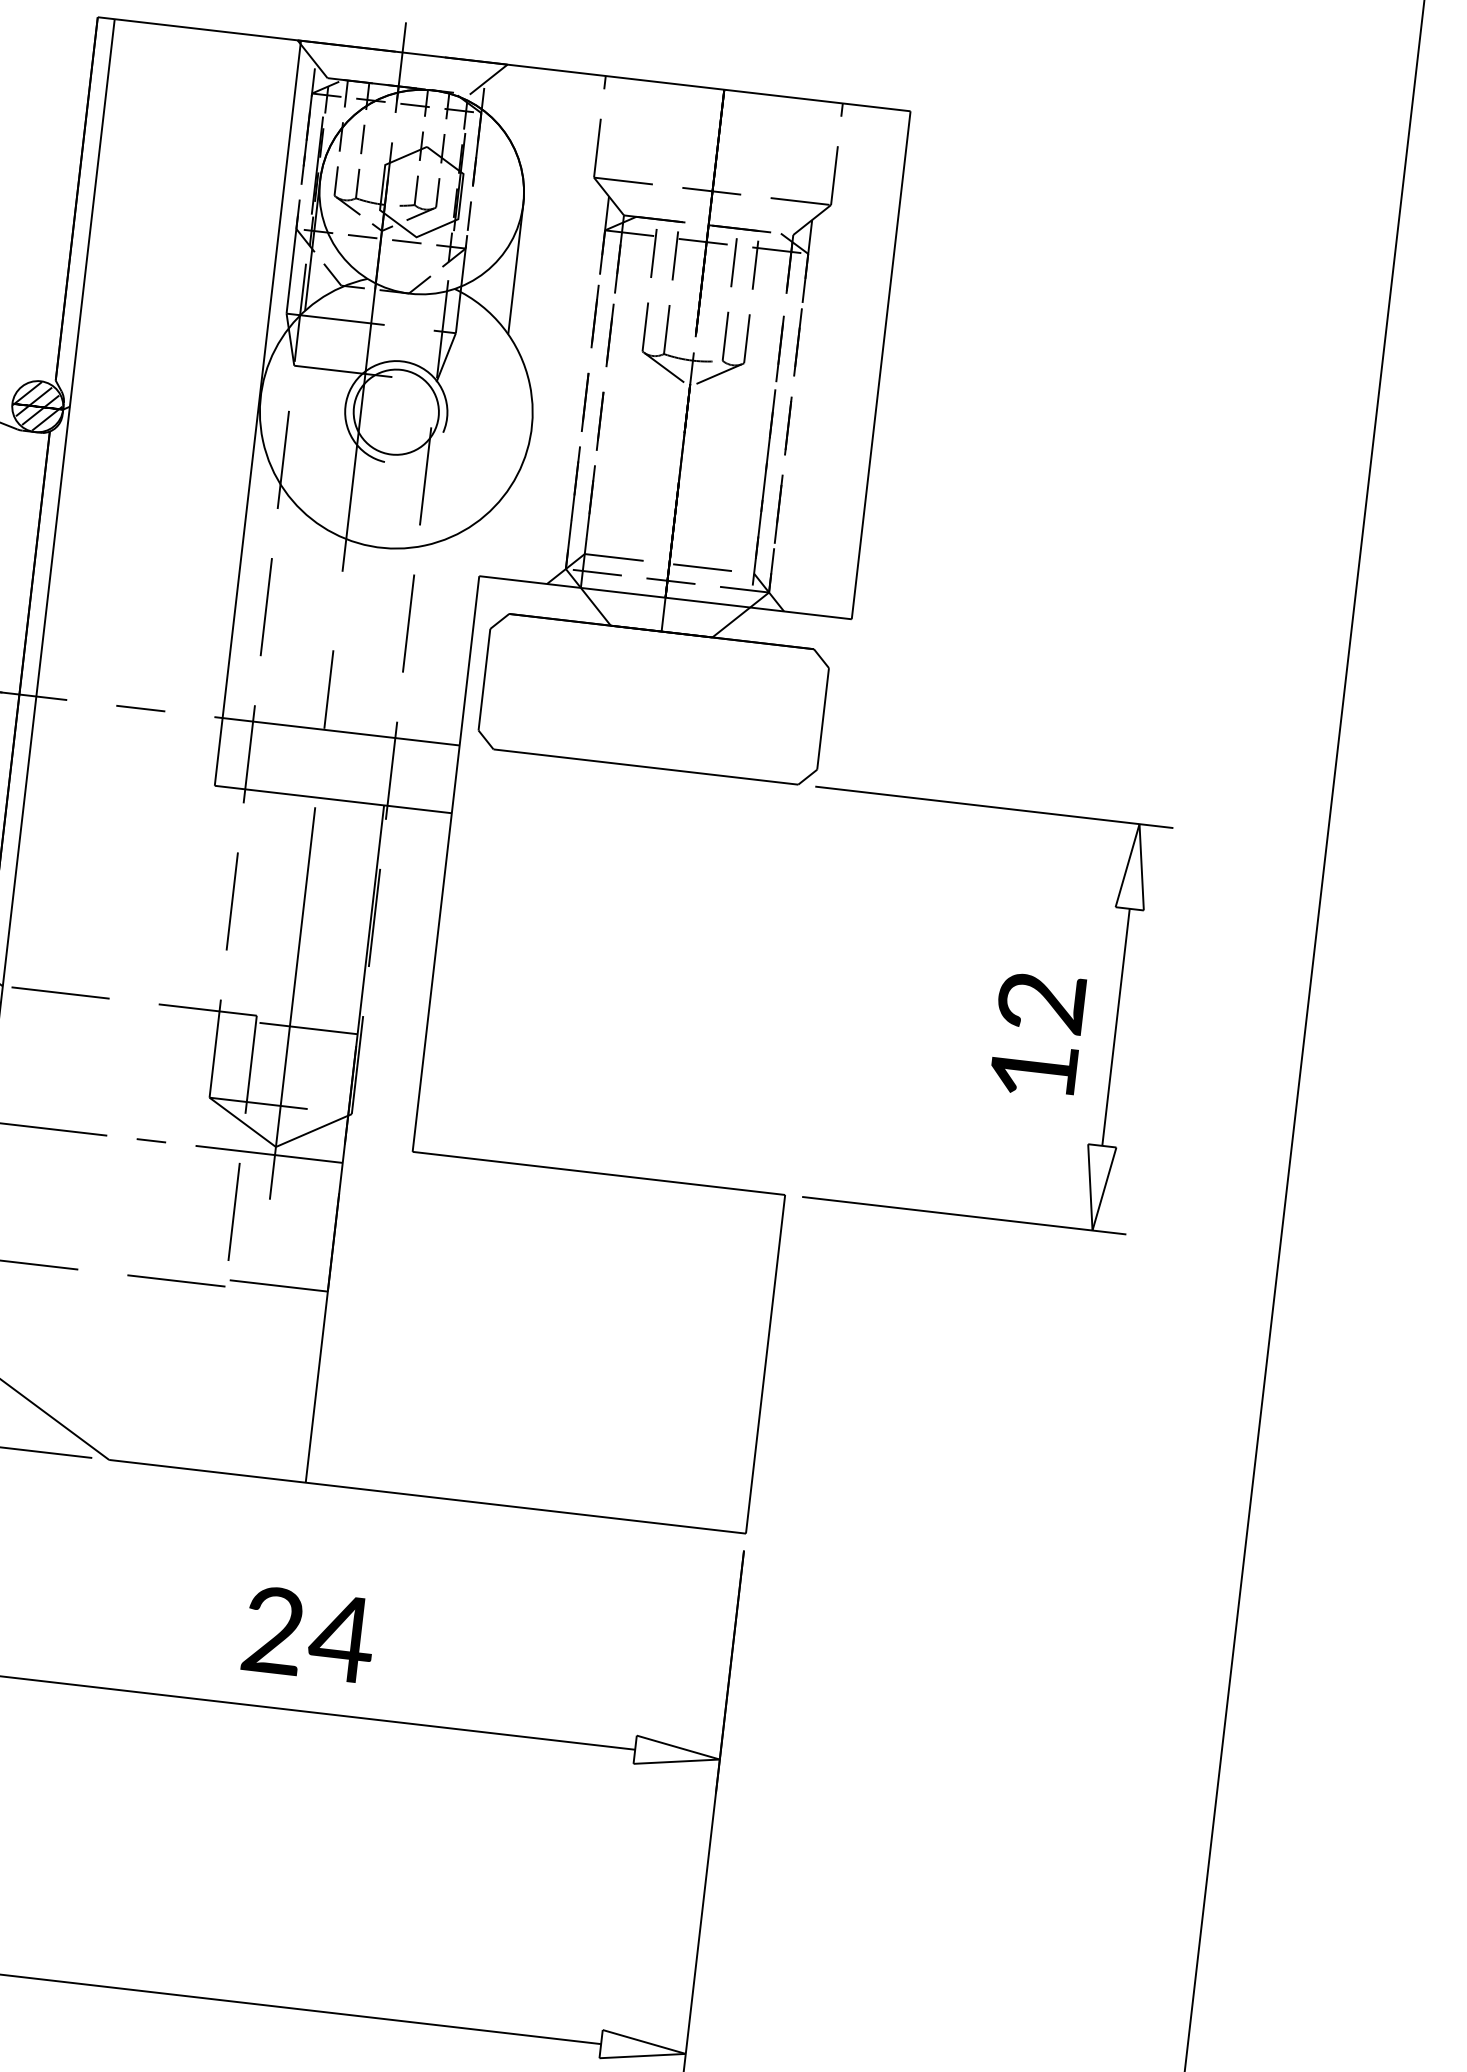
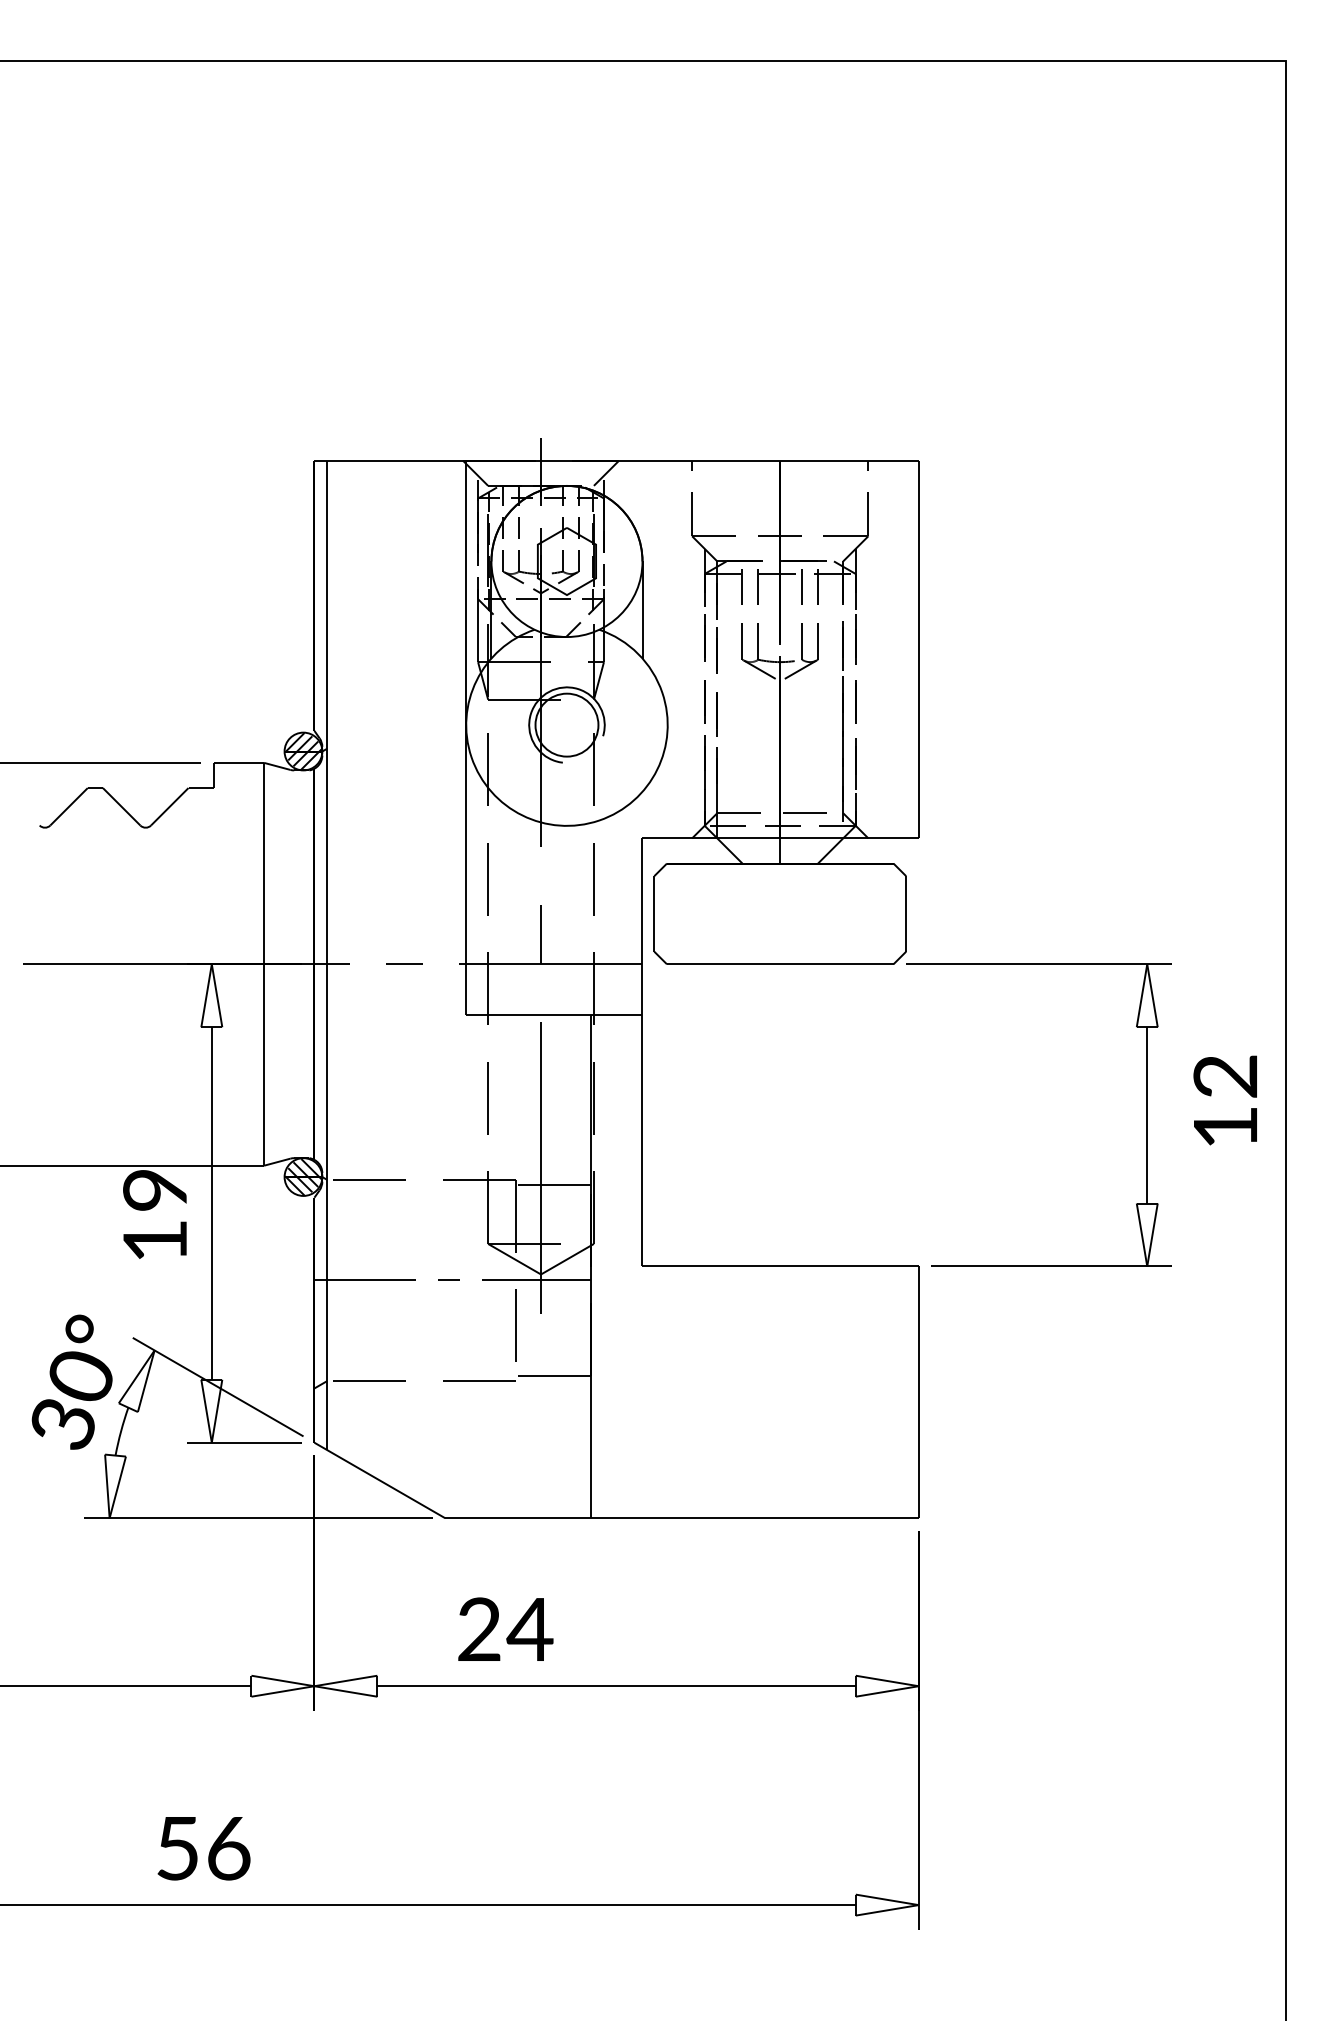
text: (1036, 1034) -> (1224, 1100), moved
text: (308, 1633) -> (505, 1628), moved

